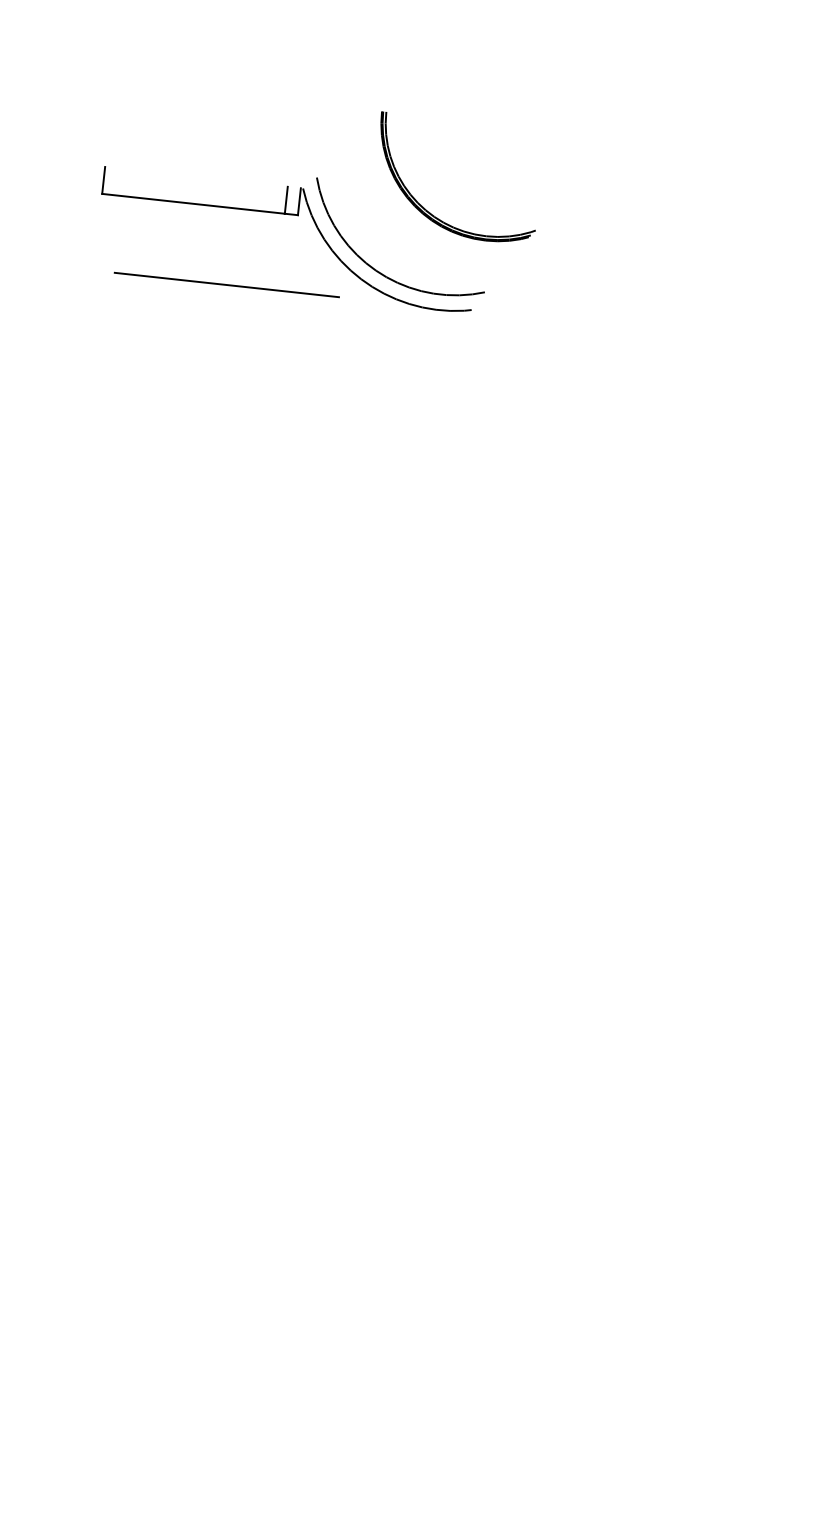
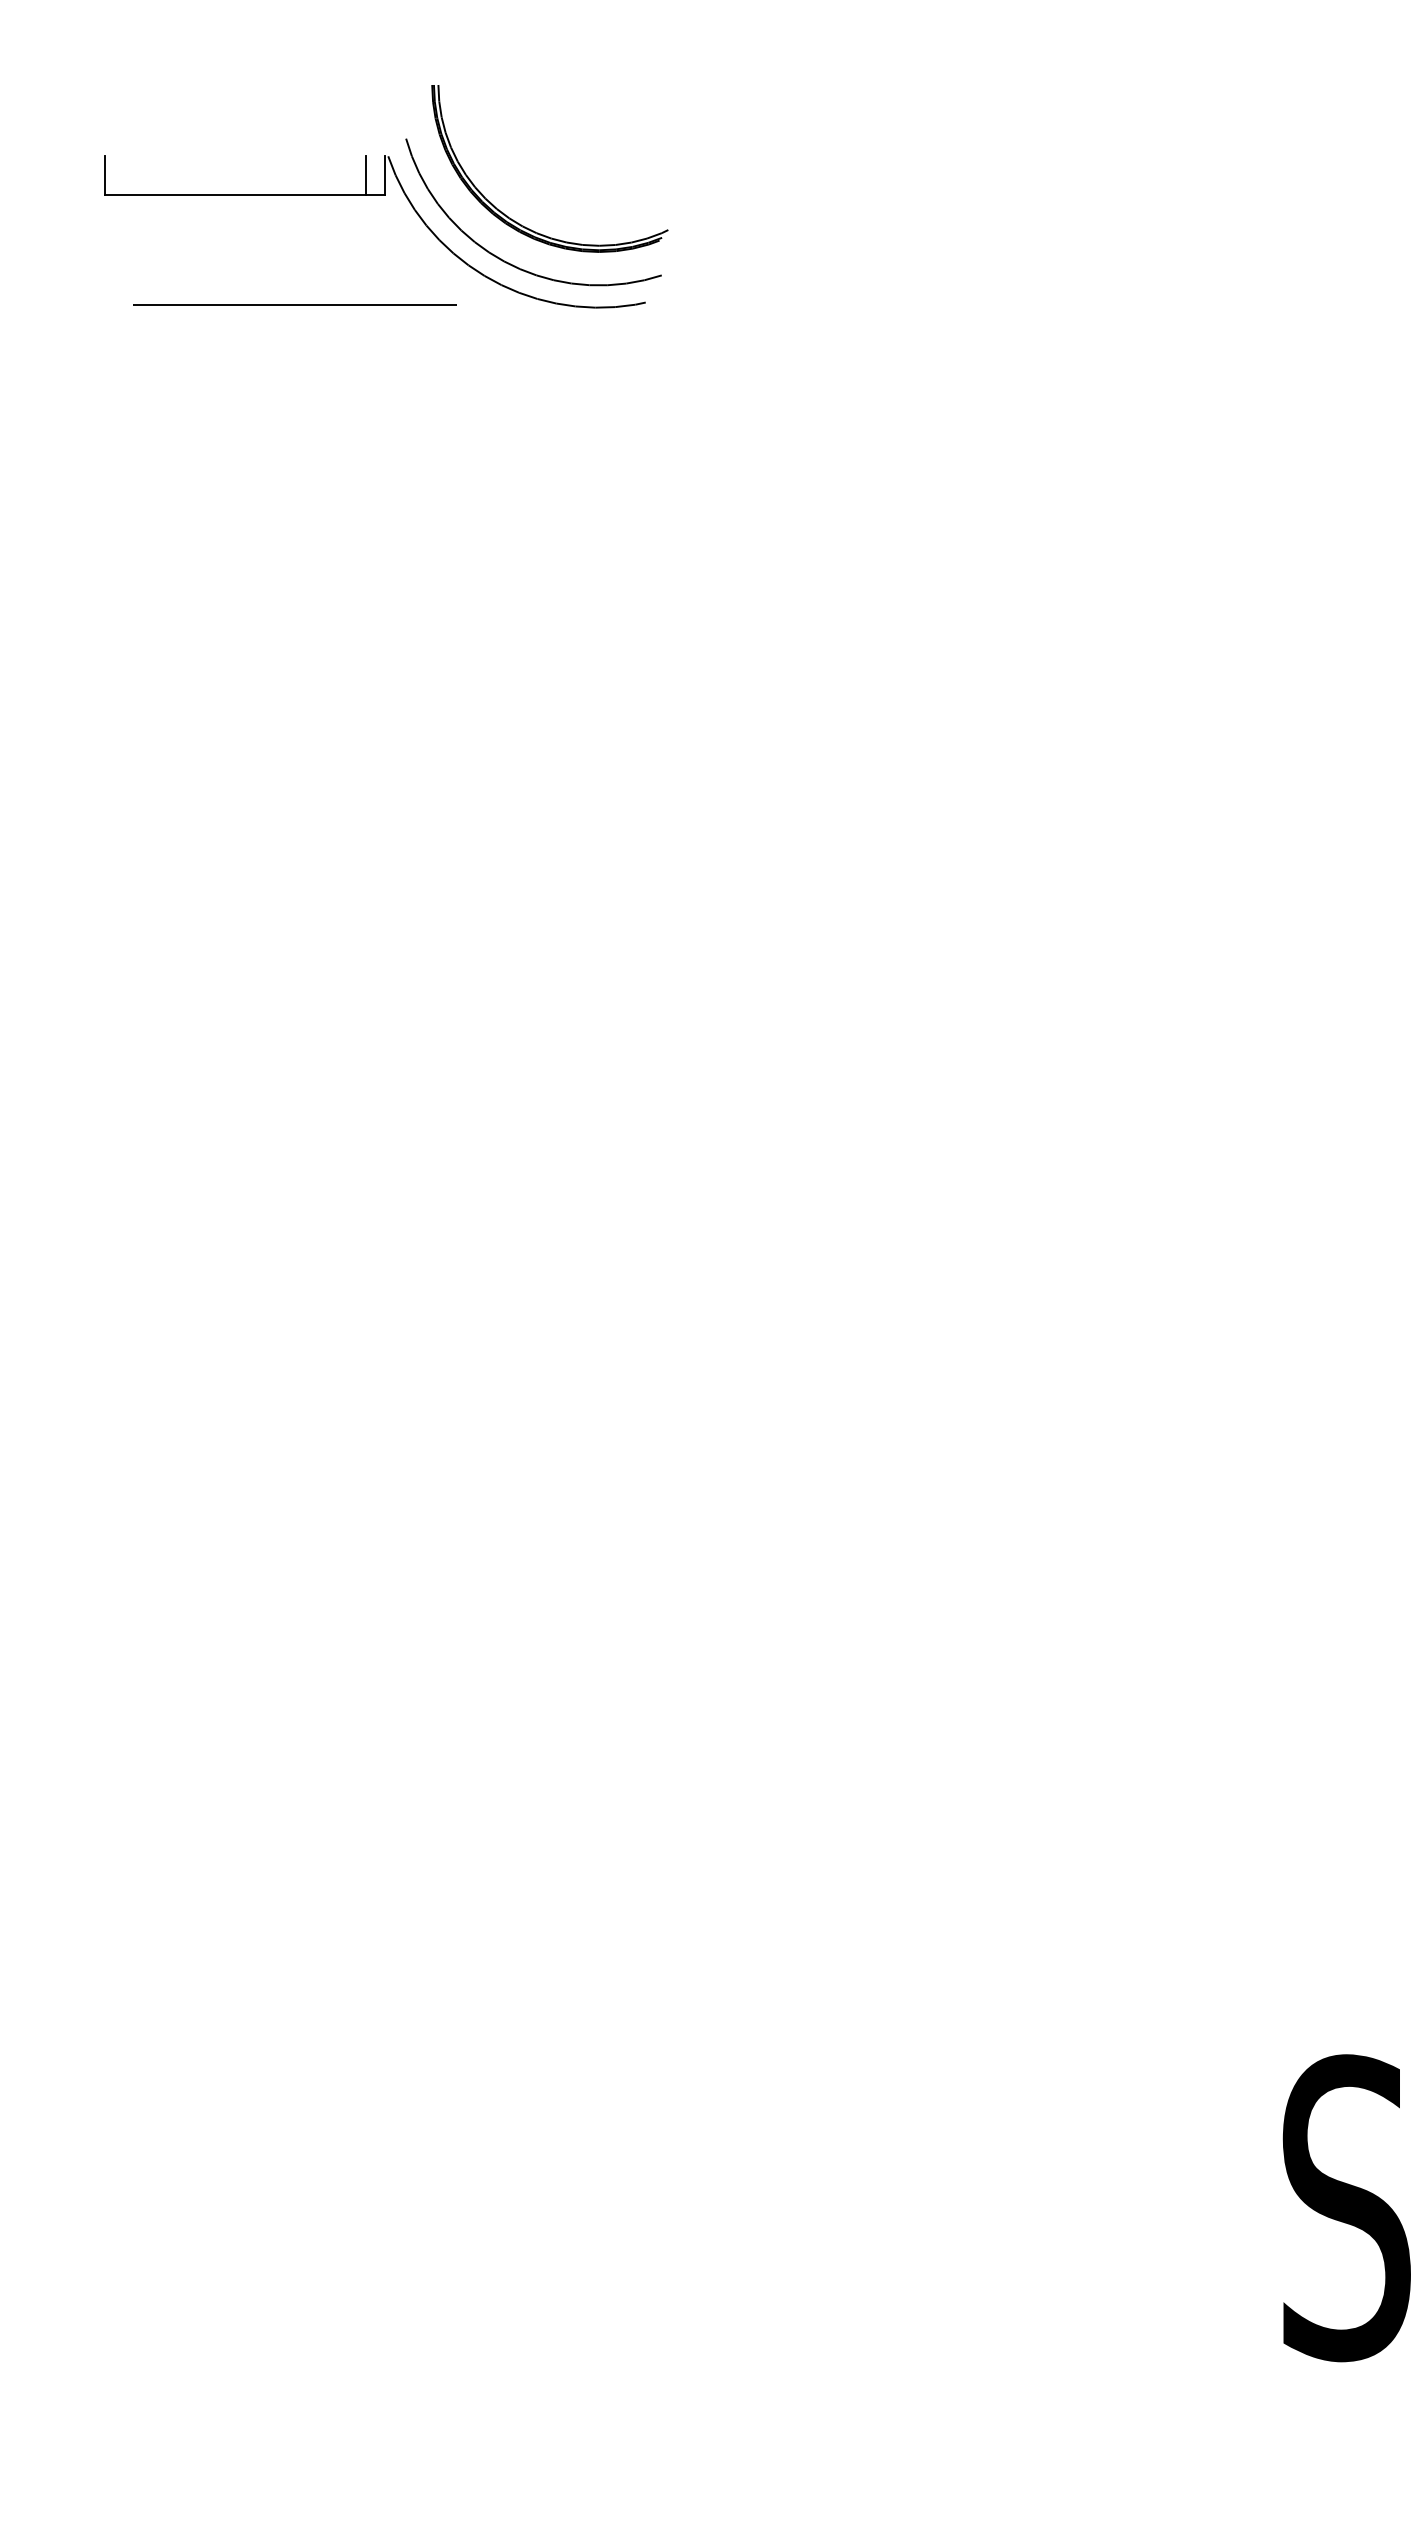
part: (431, 213) -> (518, 222), moved

